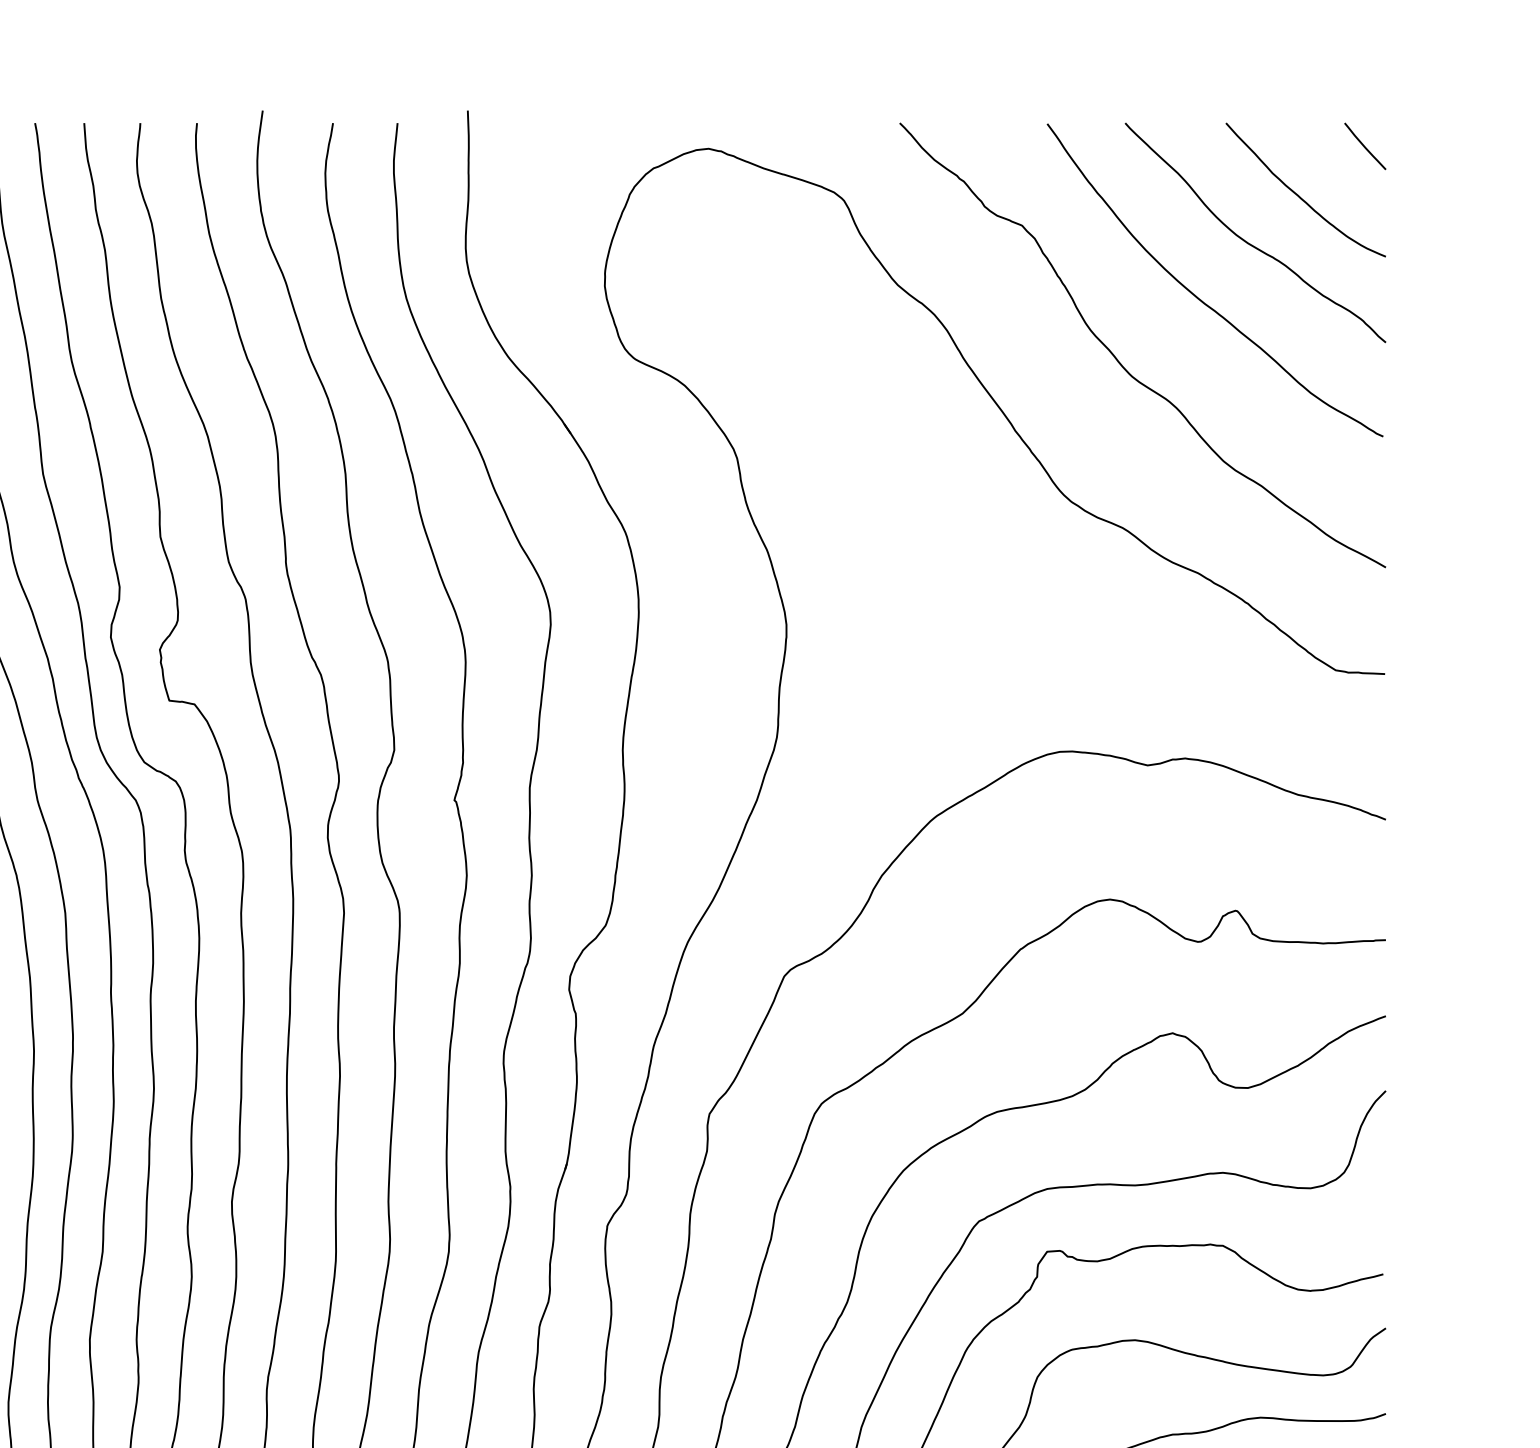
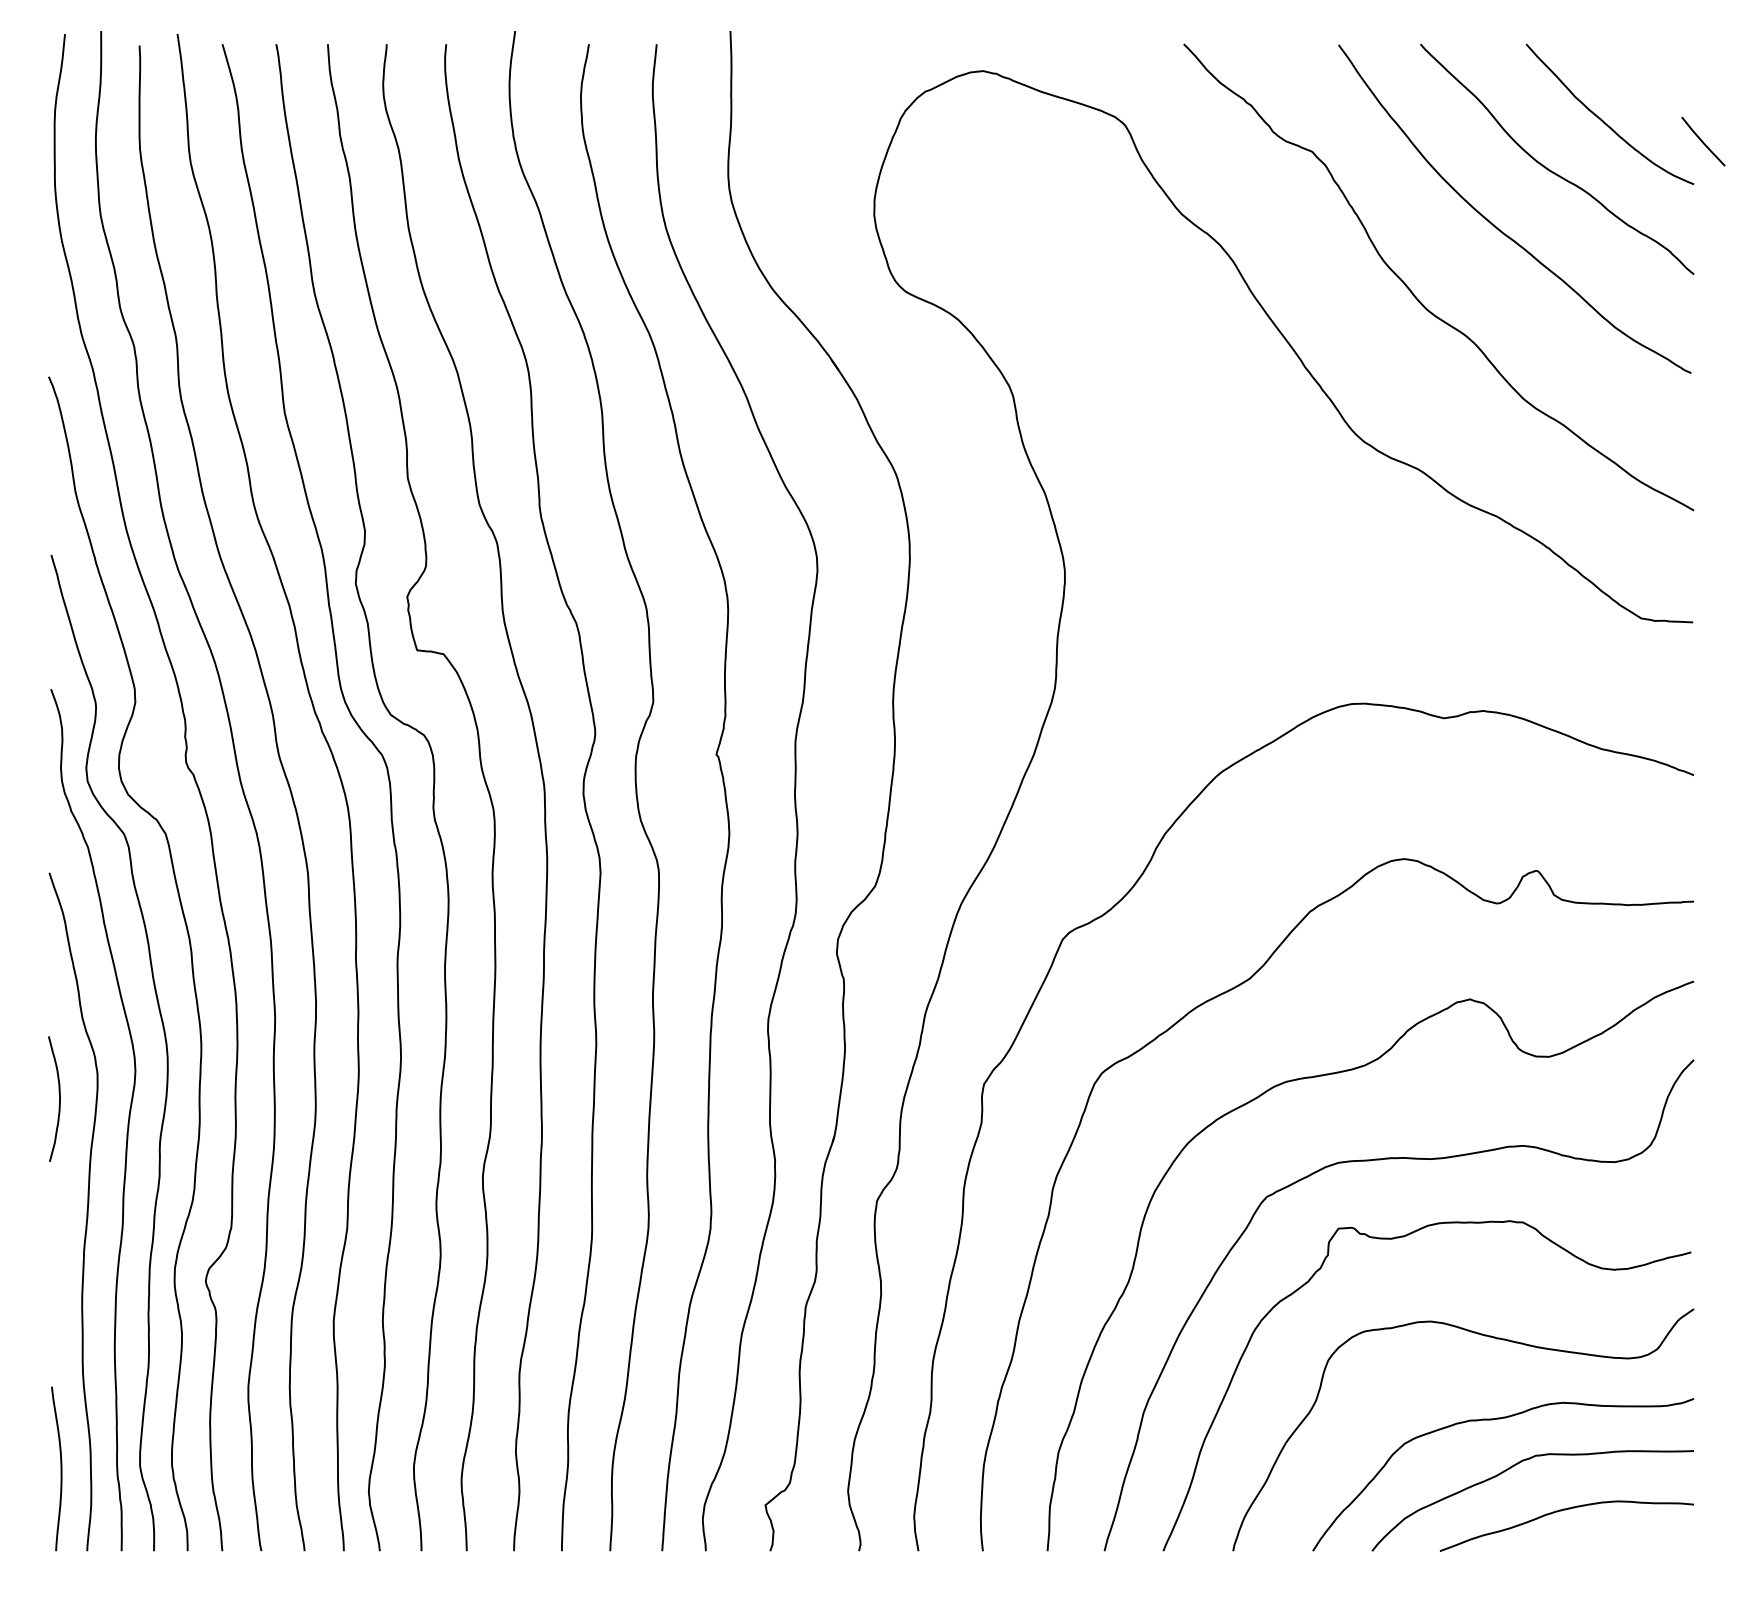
line: (1365, 146) -> (1703, 141), moved

